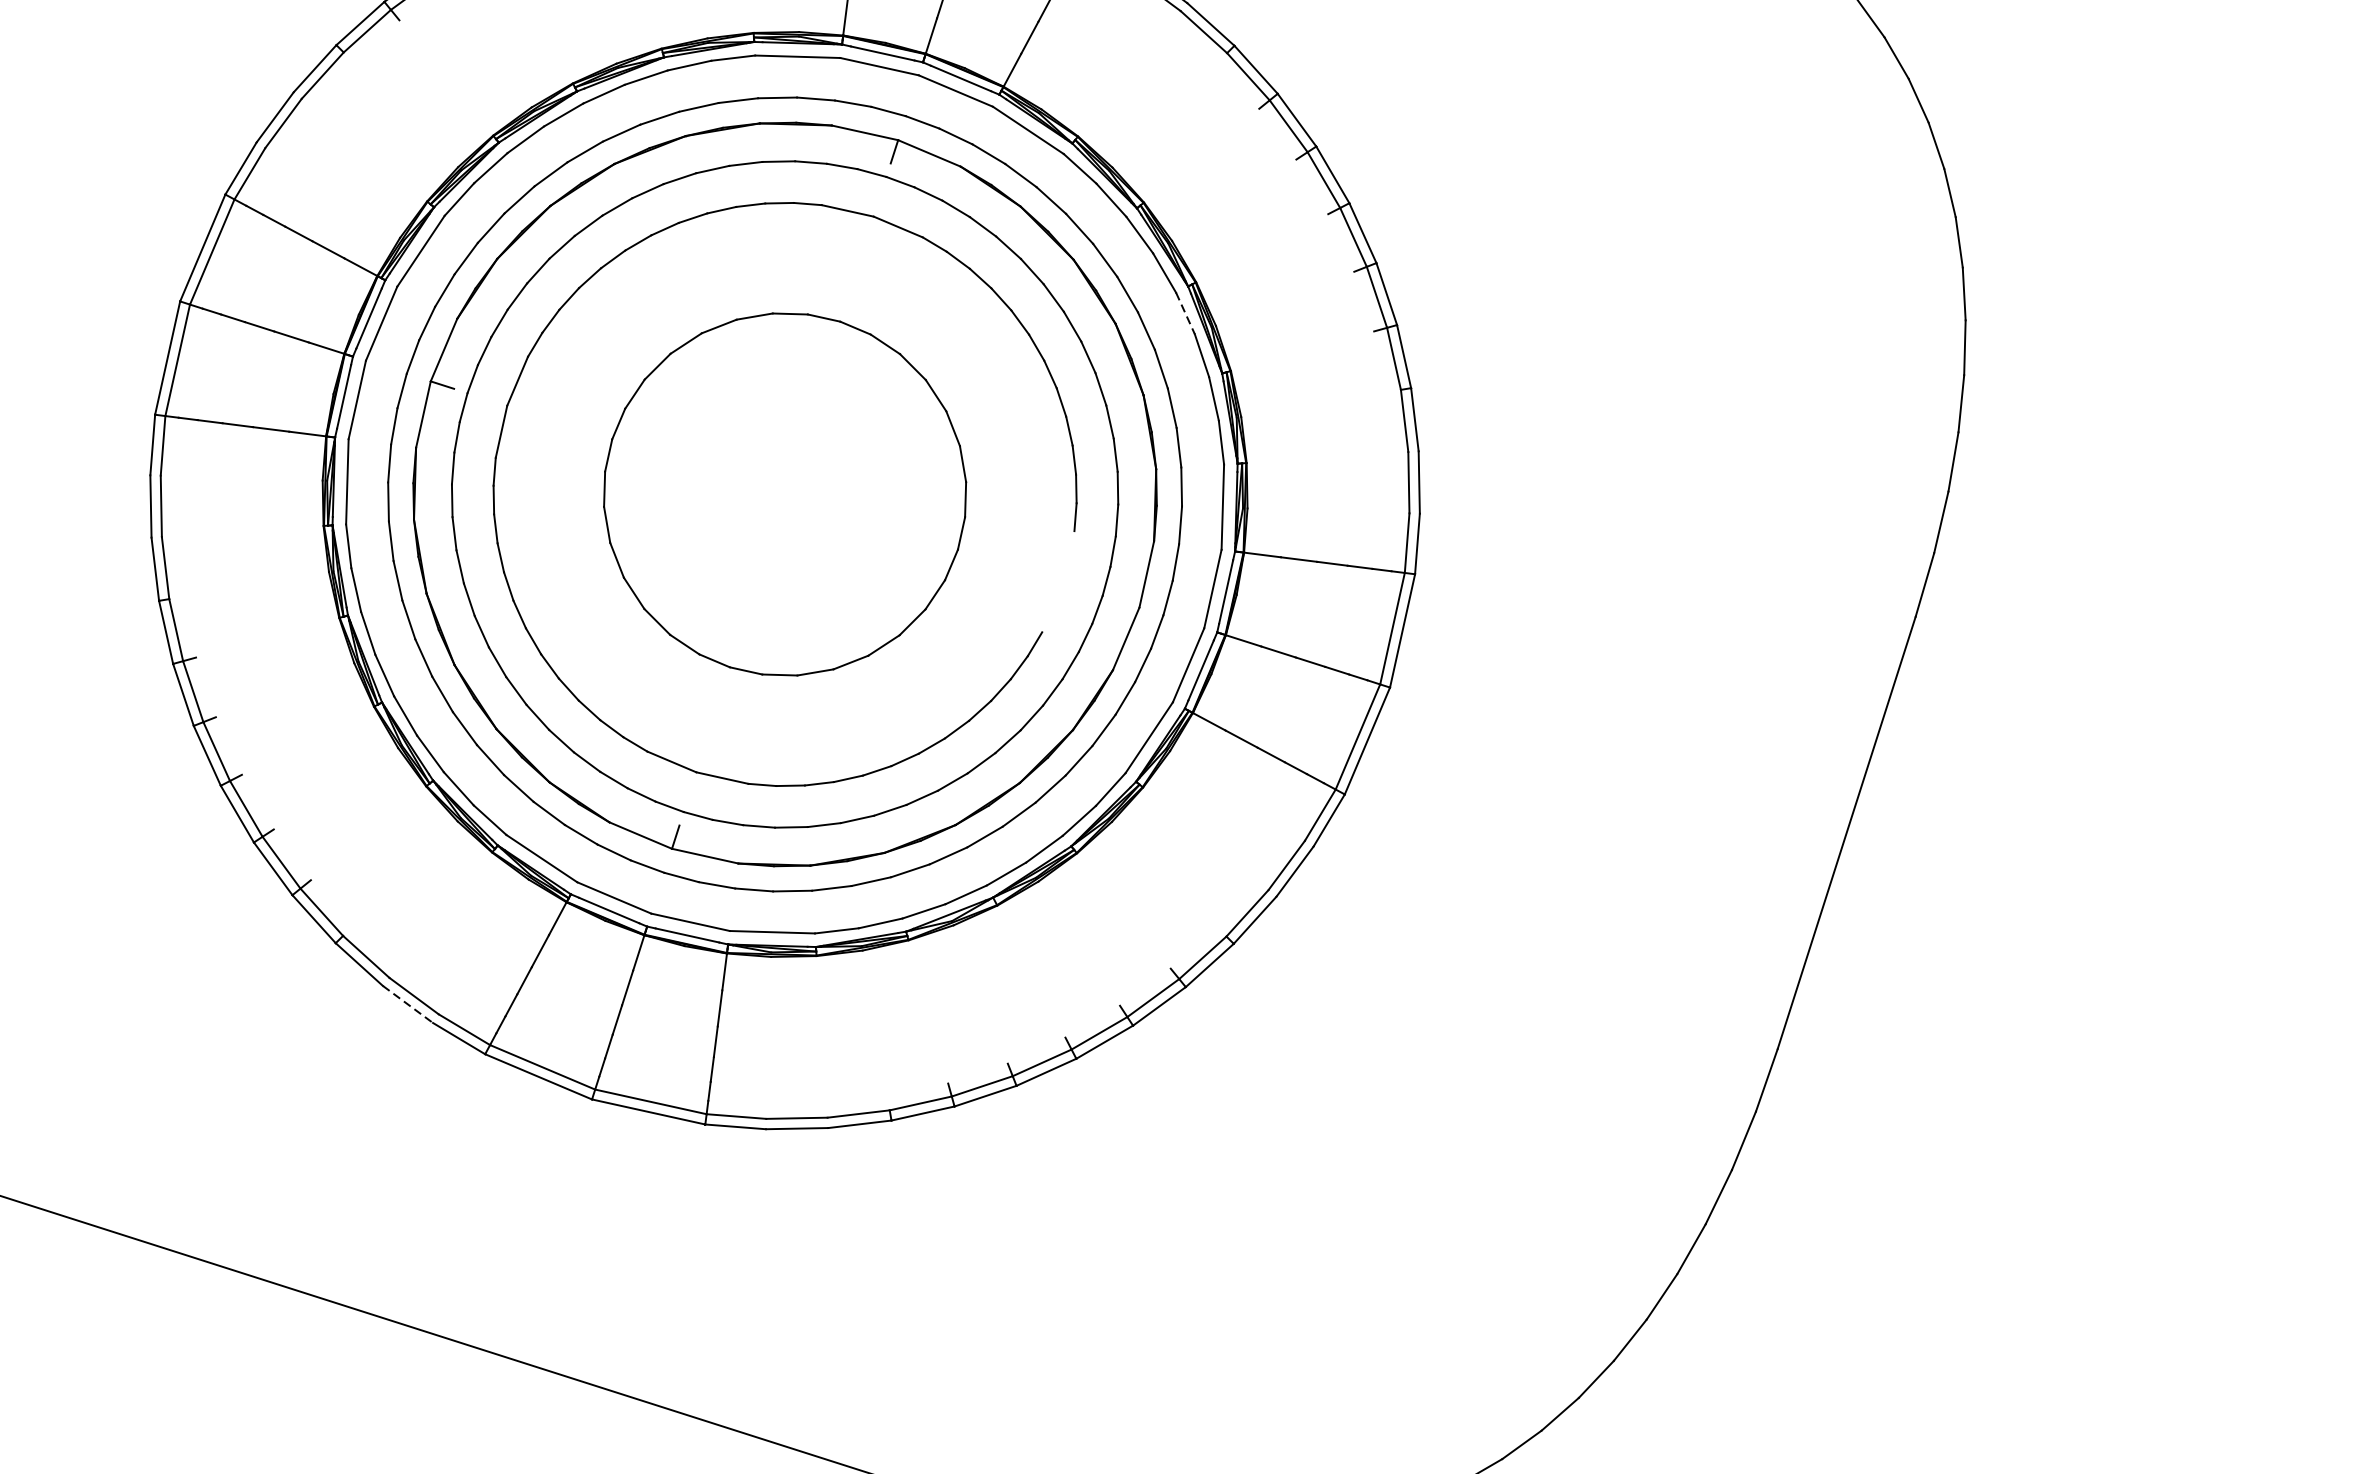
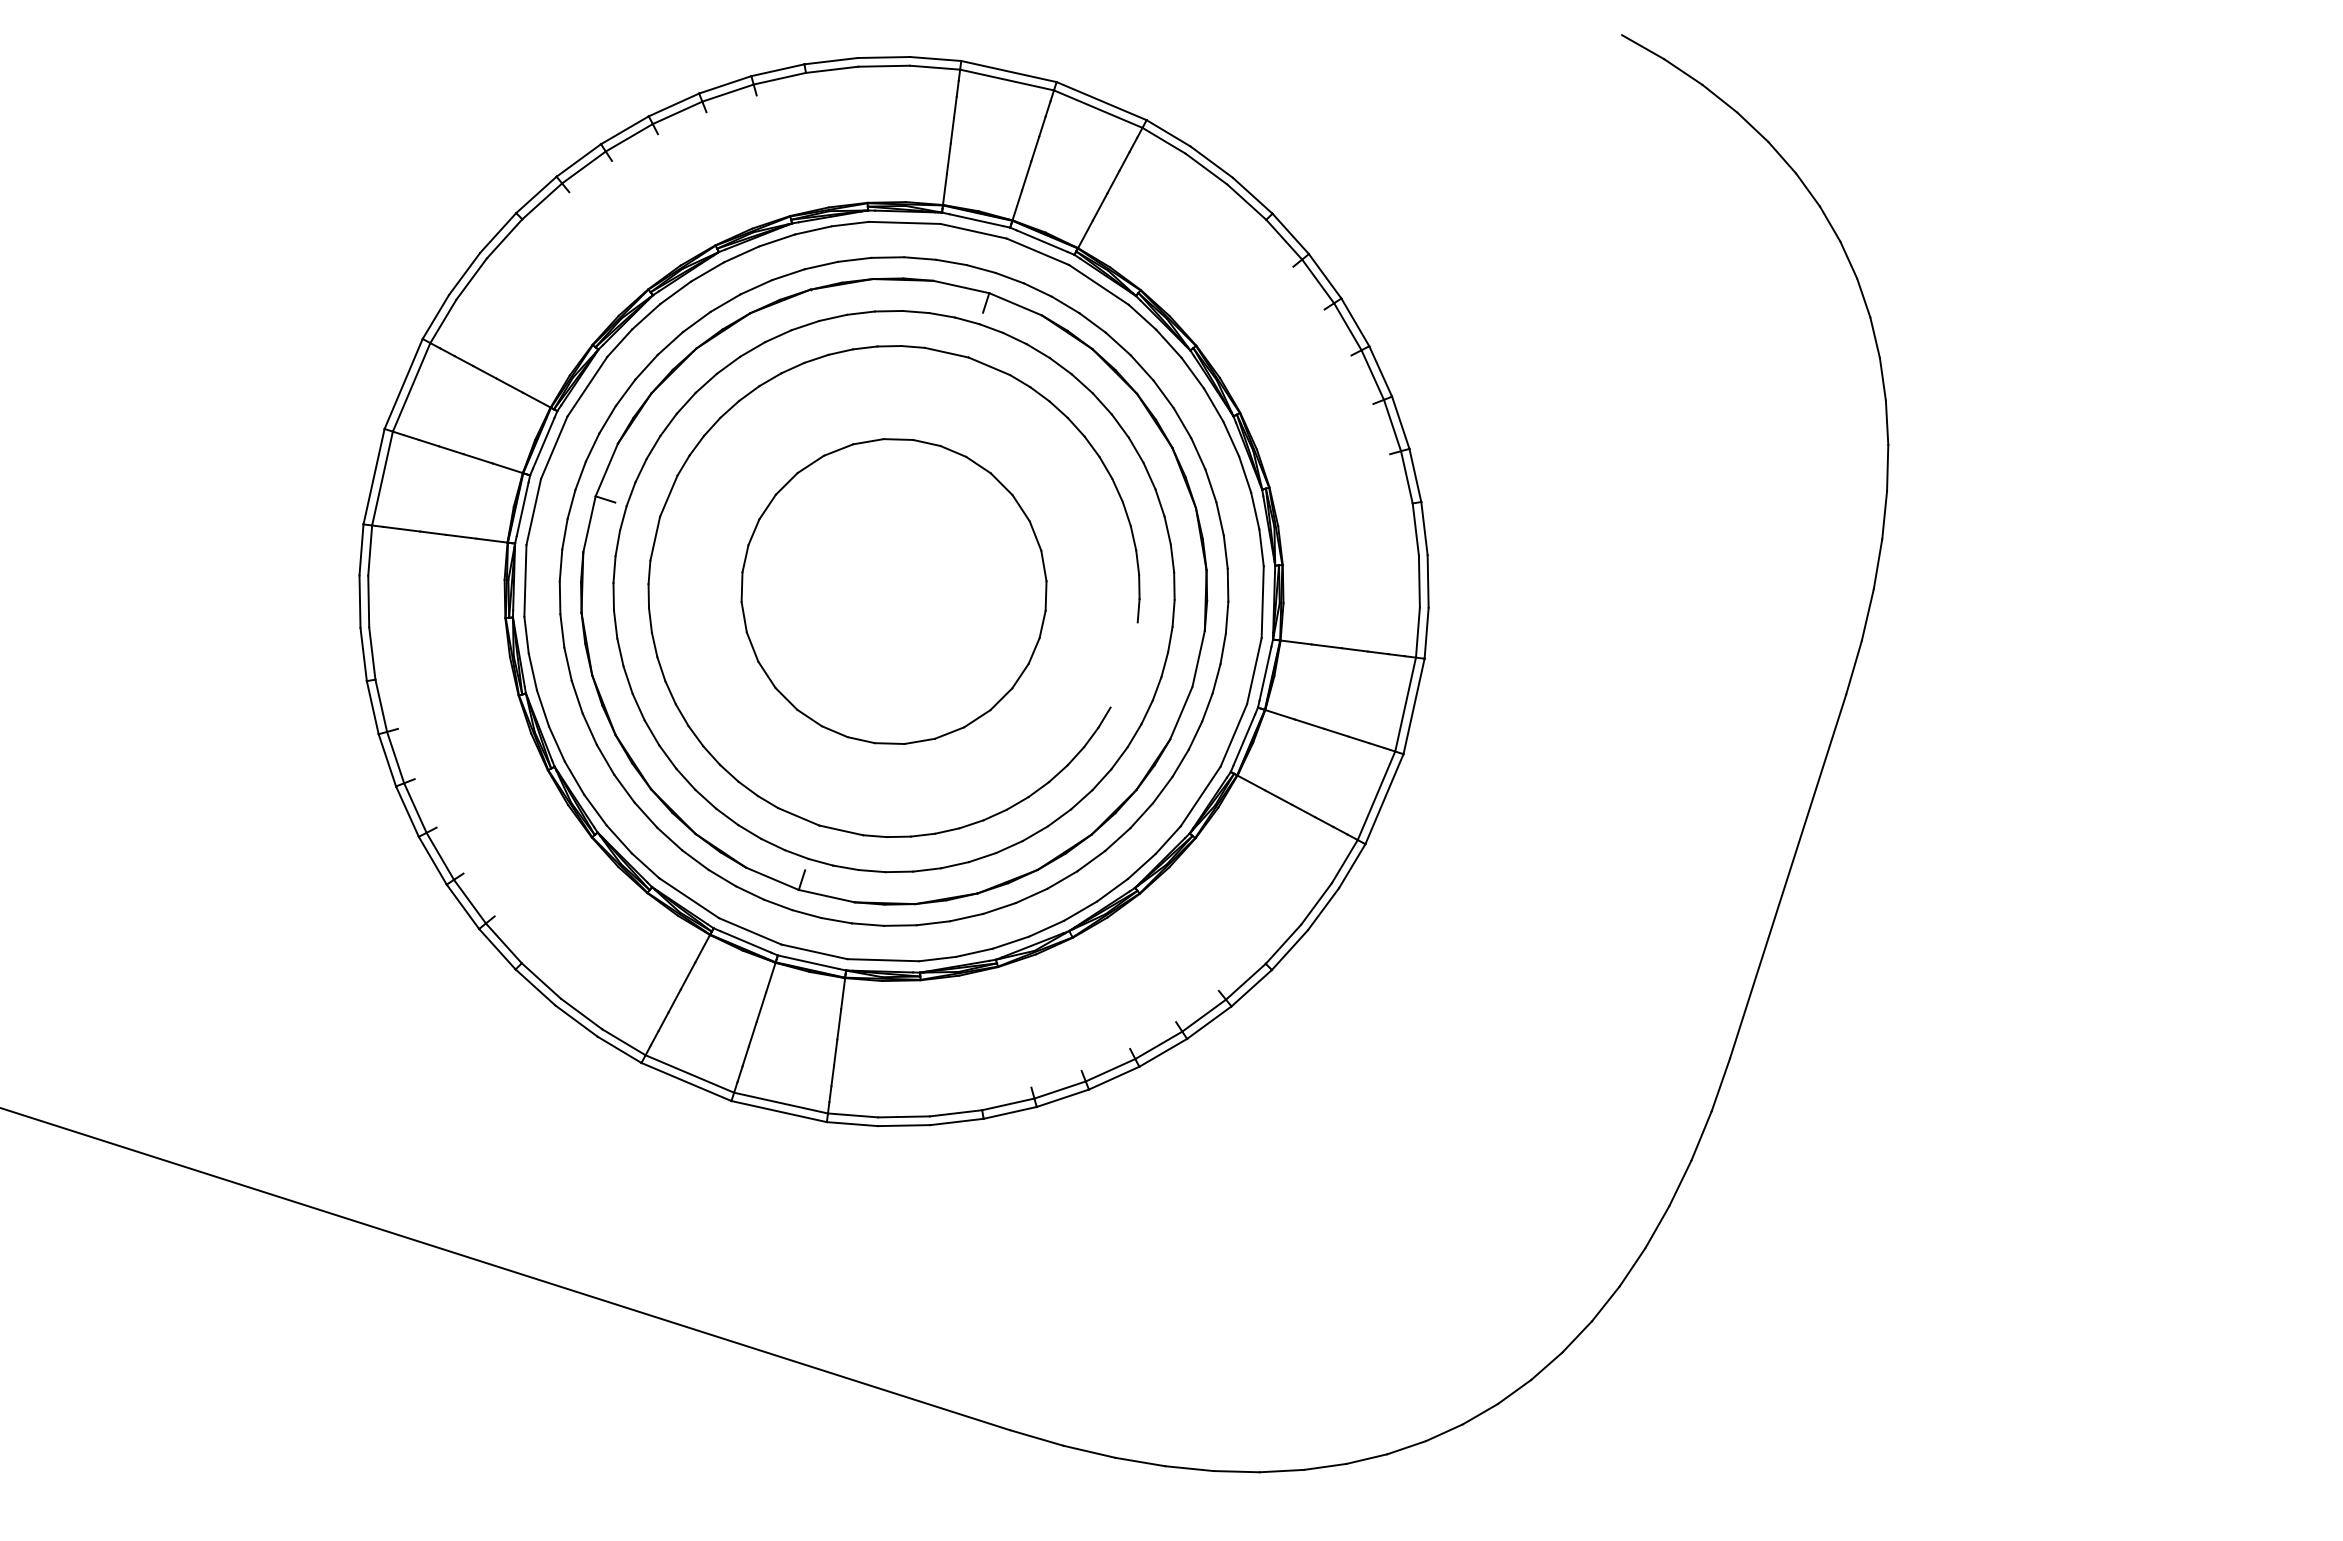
line: (1185, 313) -> (1231, 439), dashed -> solid
line: (408, 1005) -> (576, 1021), dashed -> solid

